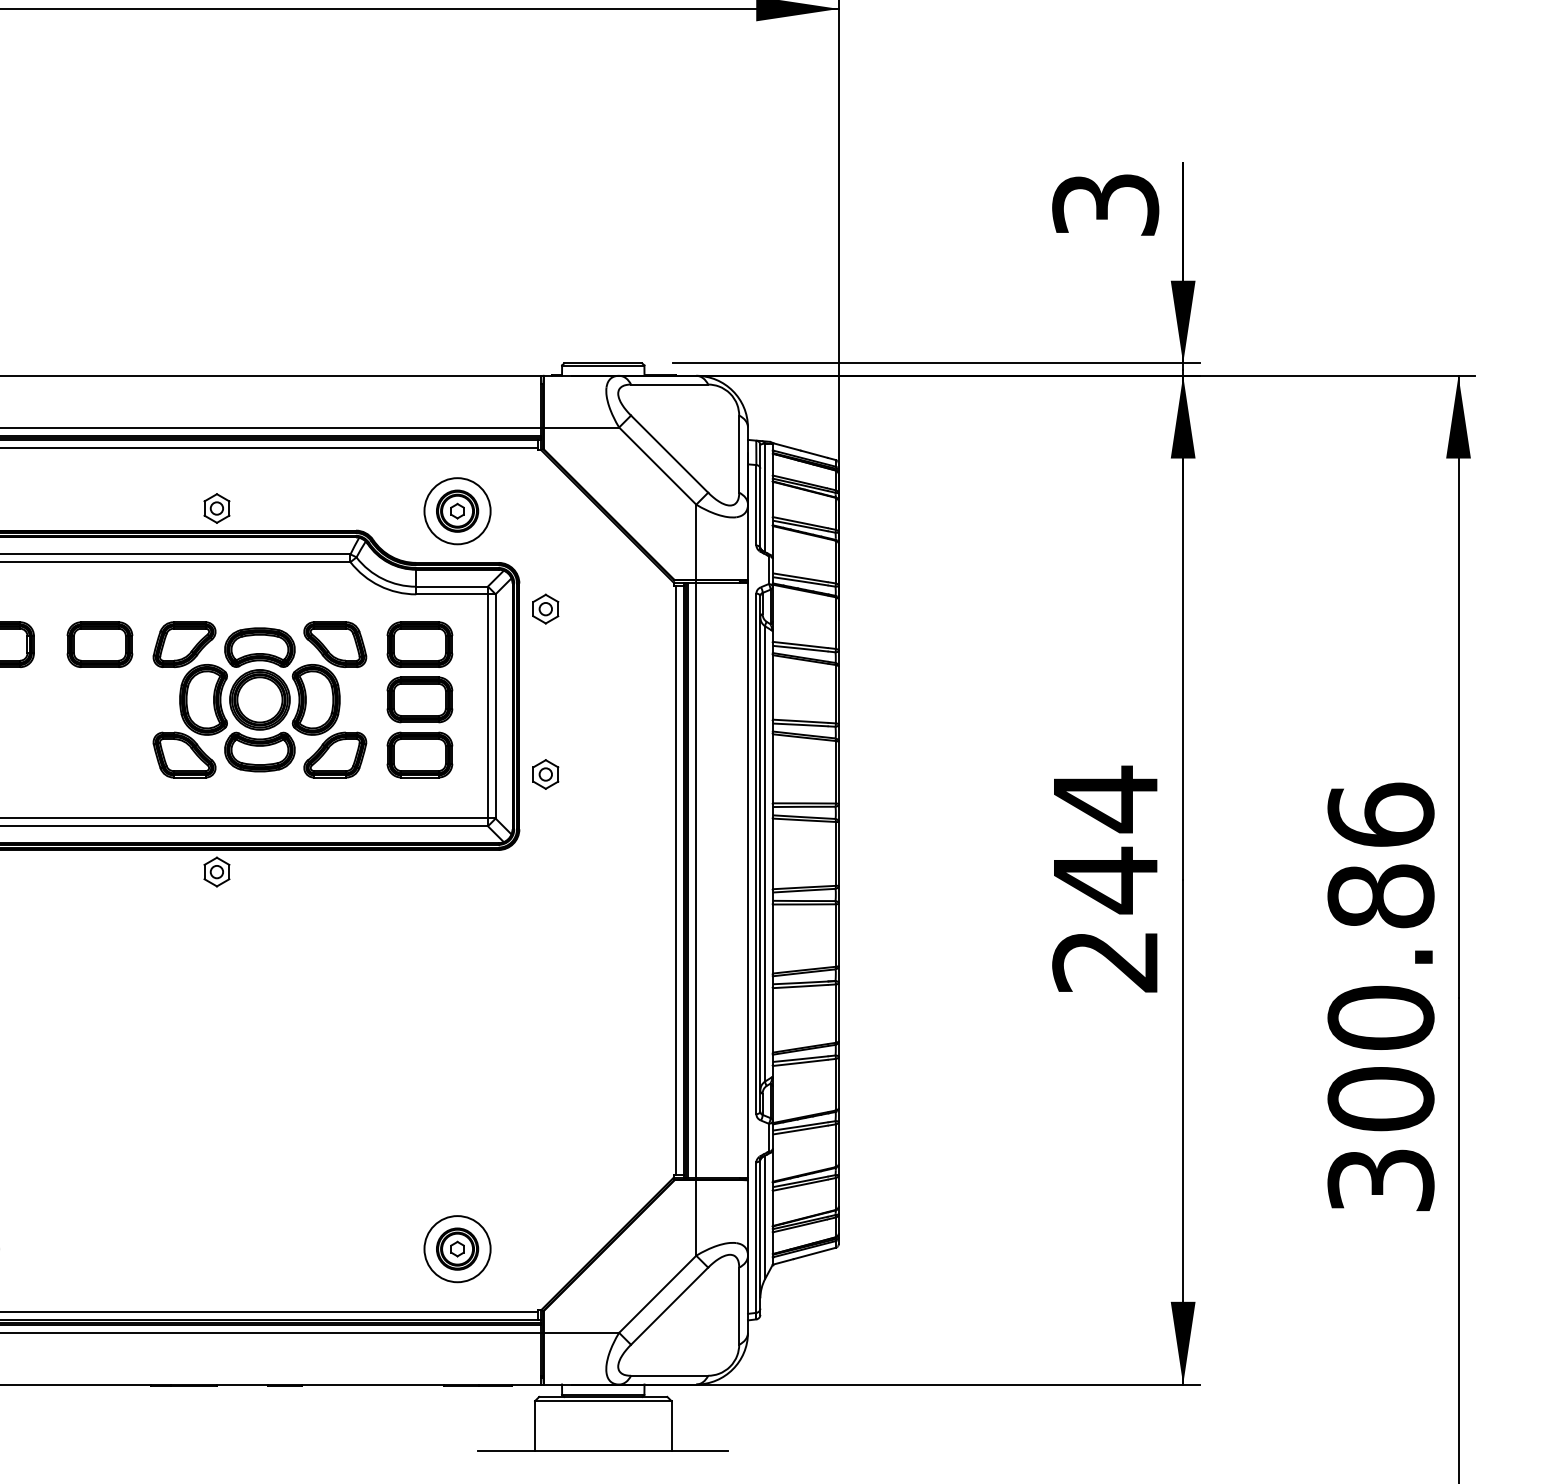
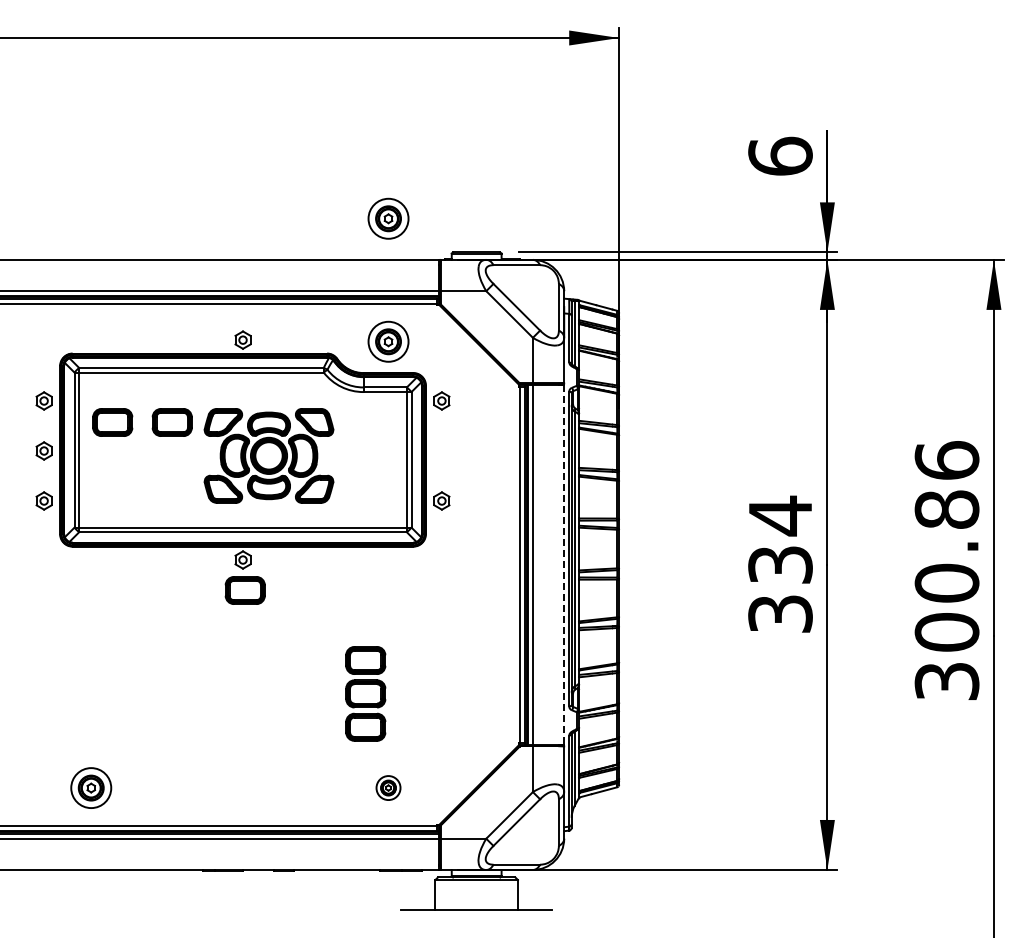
text: (1105, 203) -> (780, 155), 3 -> 6
part: (457, 307) -> (388, 218), added
part: (419, 699) -> (365, 693), moved
line: (748, 881) -> (564, 565), solid -> dashed
text: (1105, 919) -> (780, 588), 244 -> 334
part: (219, 922) -> (244, 590), added
text: (1380, 996) -> (946, 570), moved
part: (457, 1248) -> (388, 787), size x0.6

